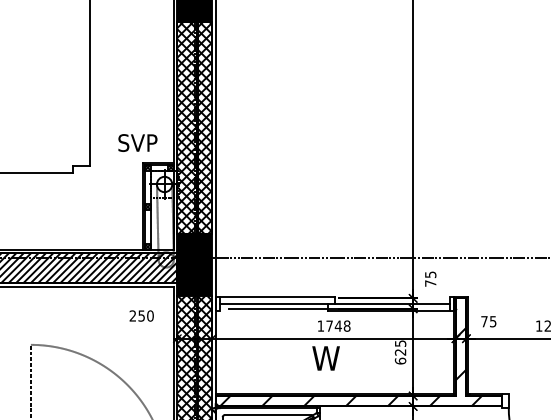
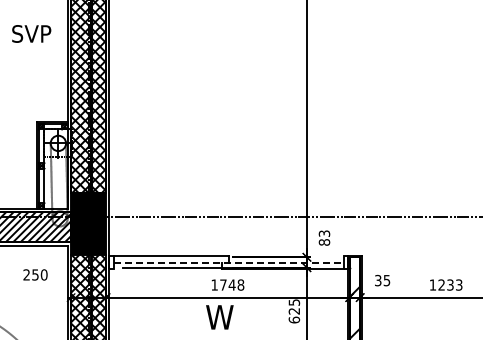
text: (137, 142) -> (31, 33), moved
text: (430, 278) -> (324, 237), 75 -> 83
line: (334, 303) -> (228, 262), solid -> dashed
text: (484, 321) -> (378, 280), 75 -> 35

